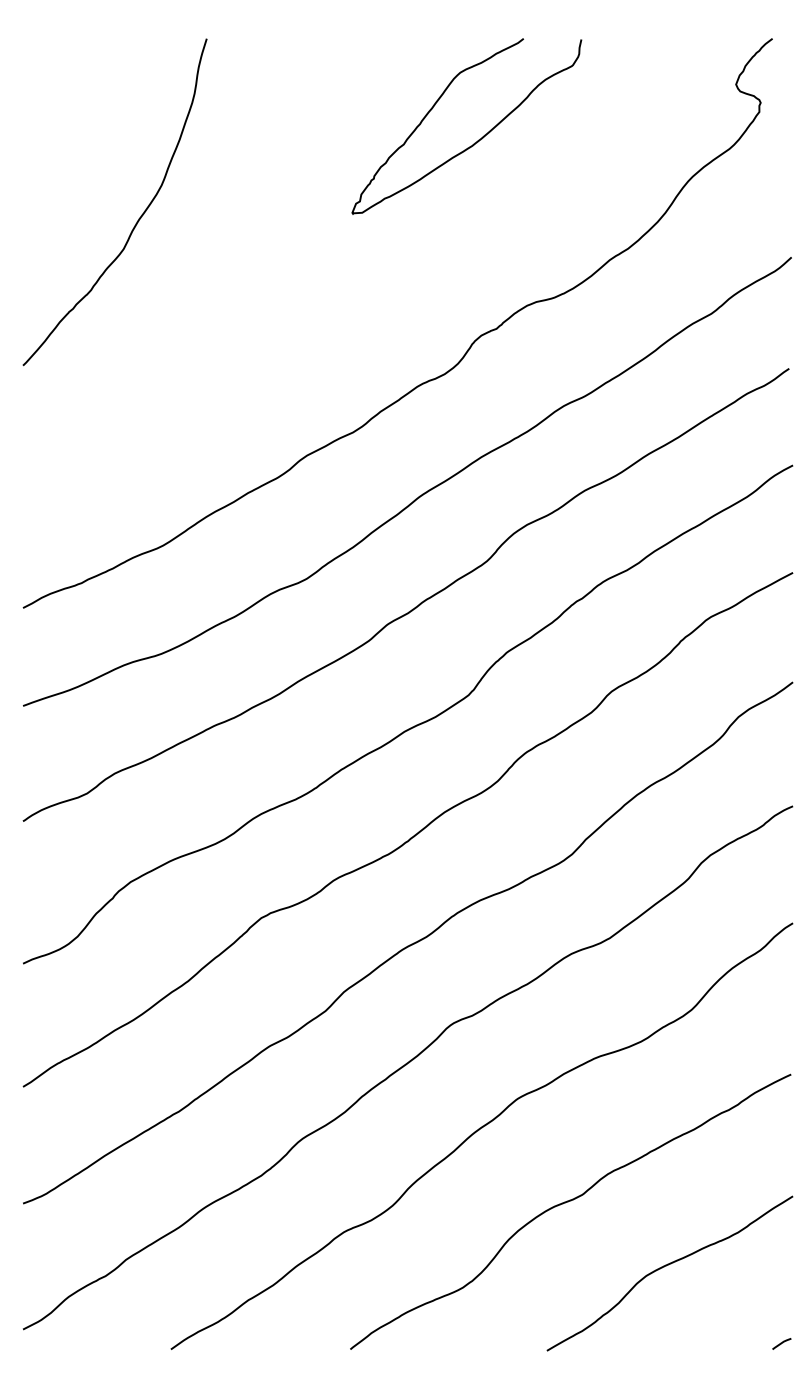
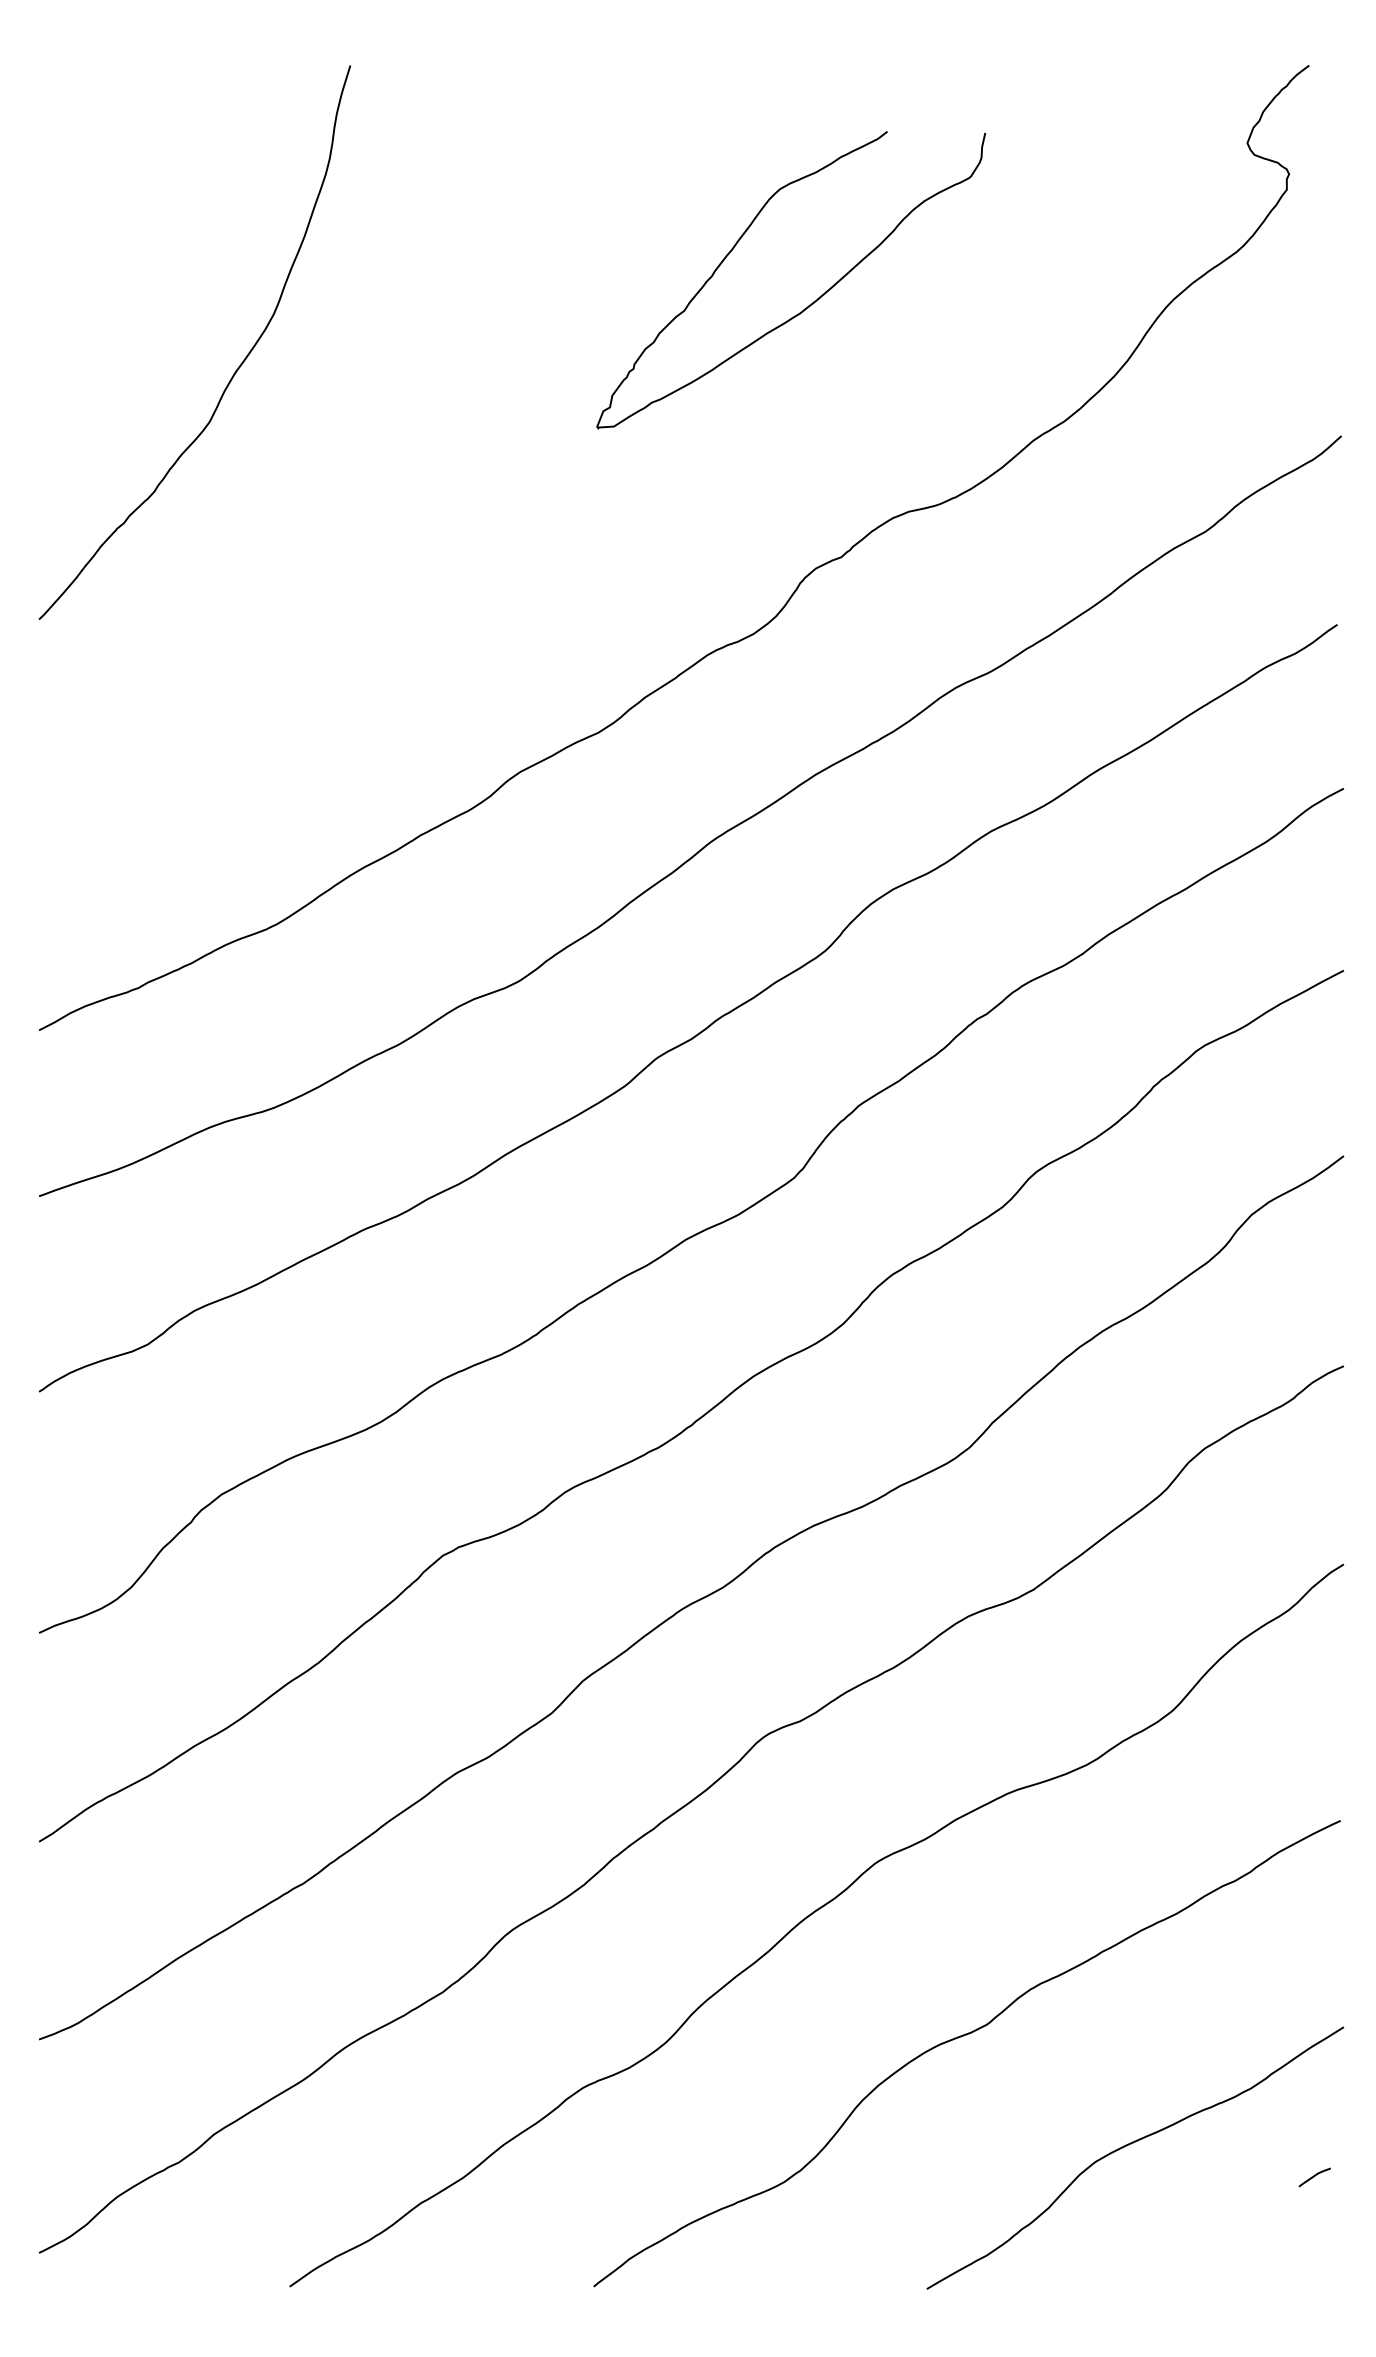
curve: (478, 139) -> (810, 302), moved
line: (781, 1343) -> (1314, 2176), moved

